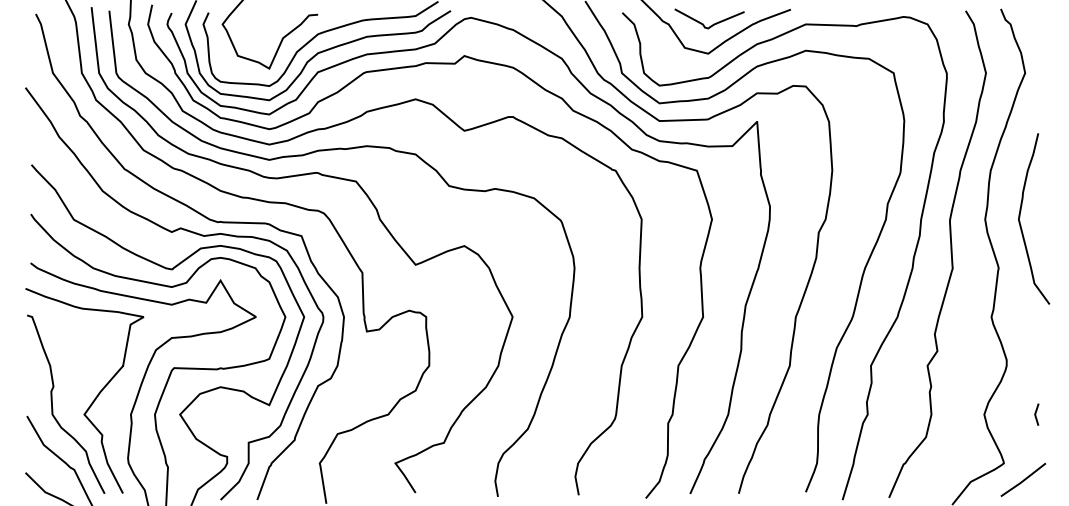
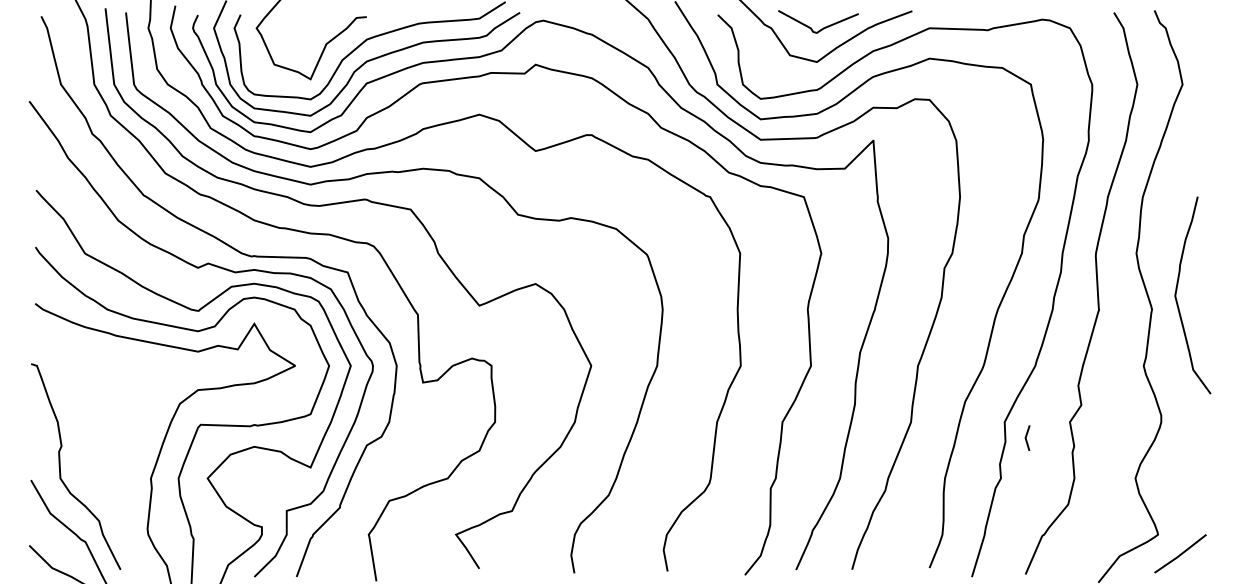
curve: (1020, 217) -> (1177, 293), moved
curve: (94, 398) -> (108, 459), removed
line: (1036, 414) -> (1027, 437), moved

